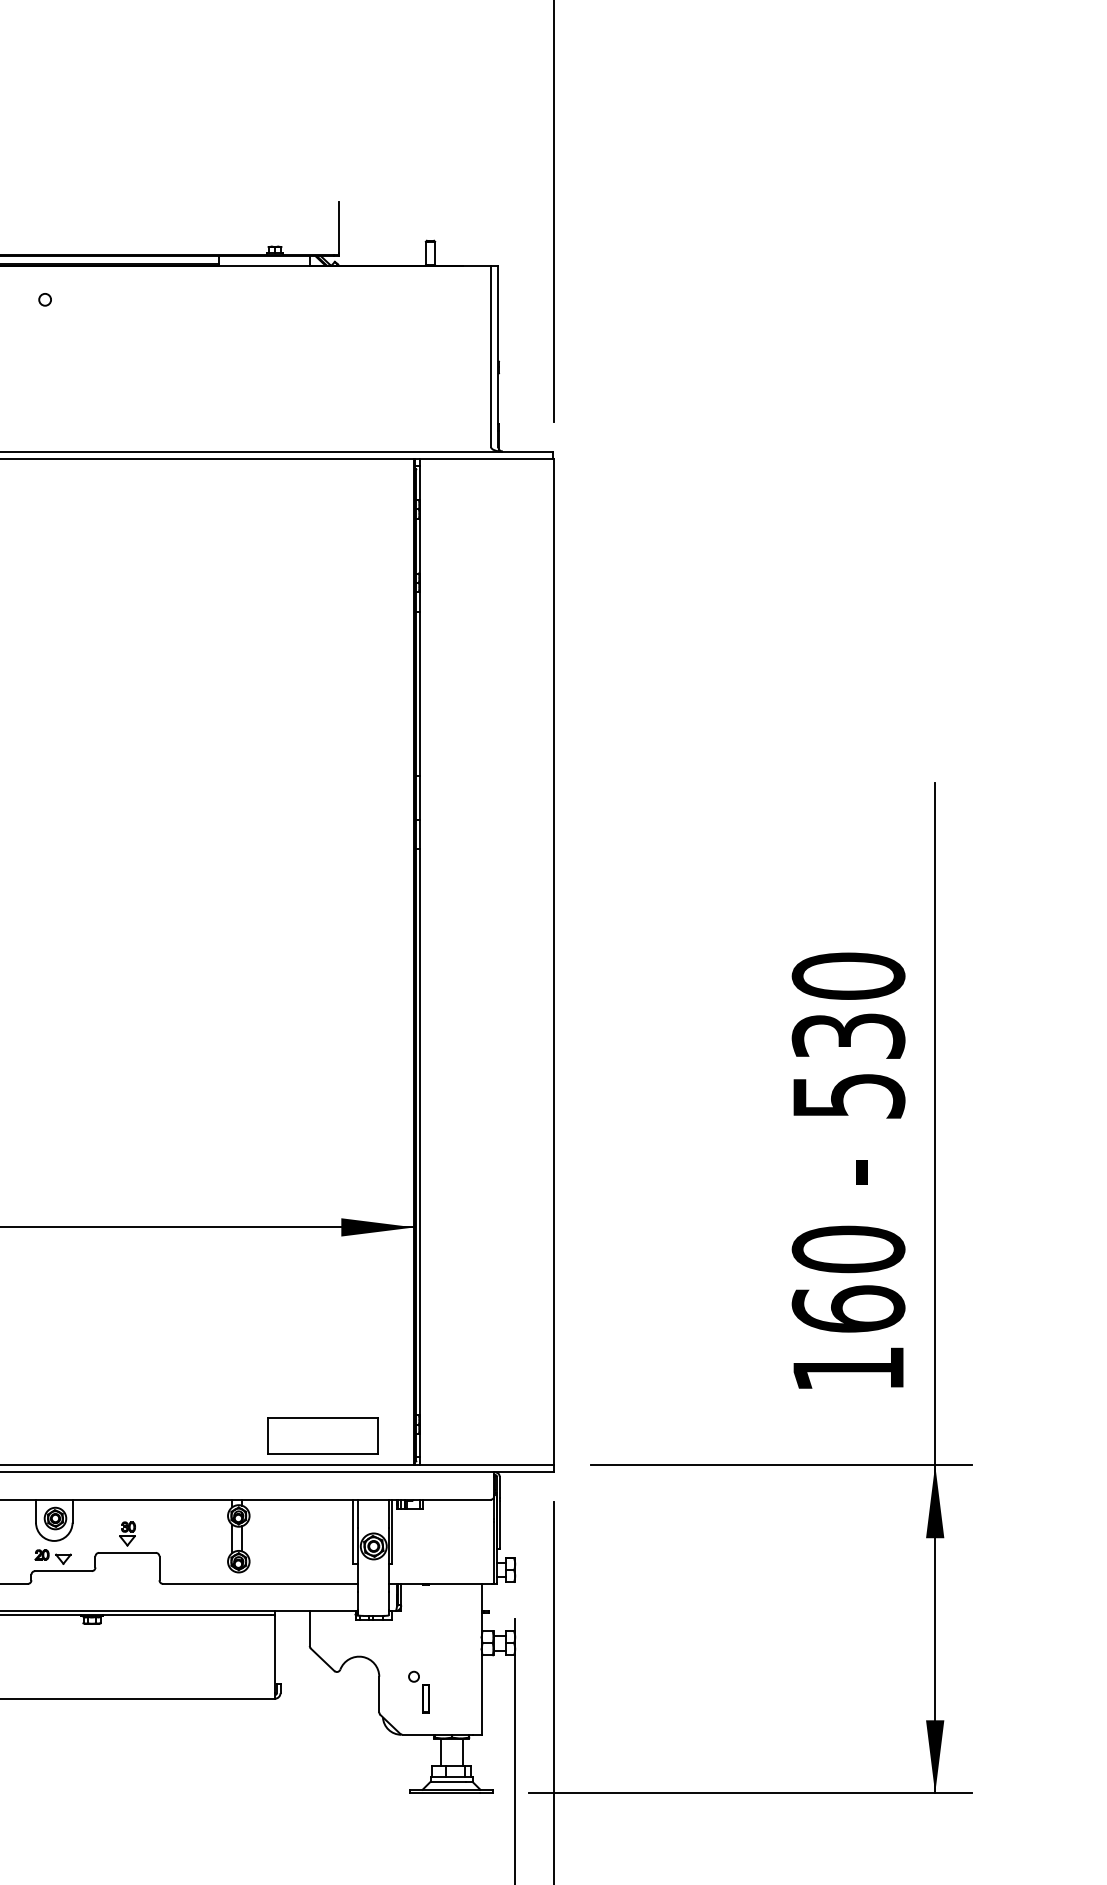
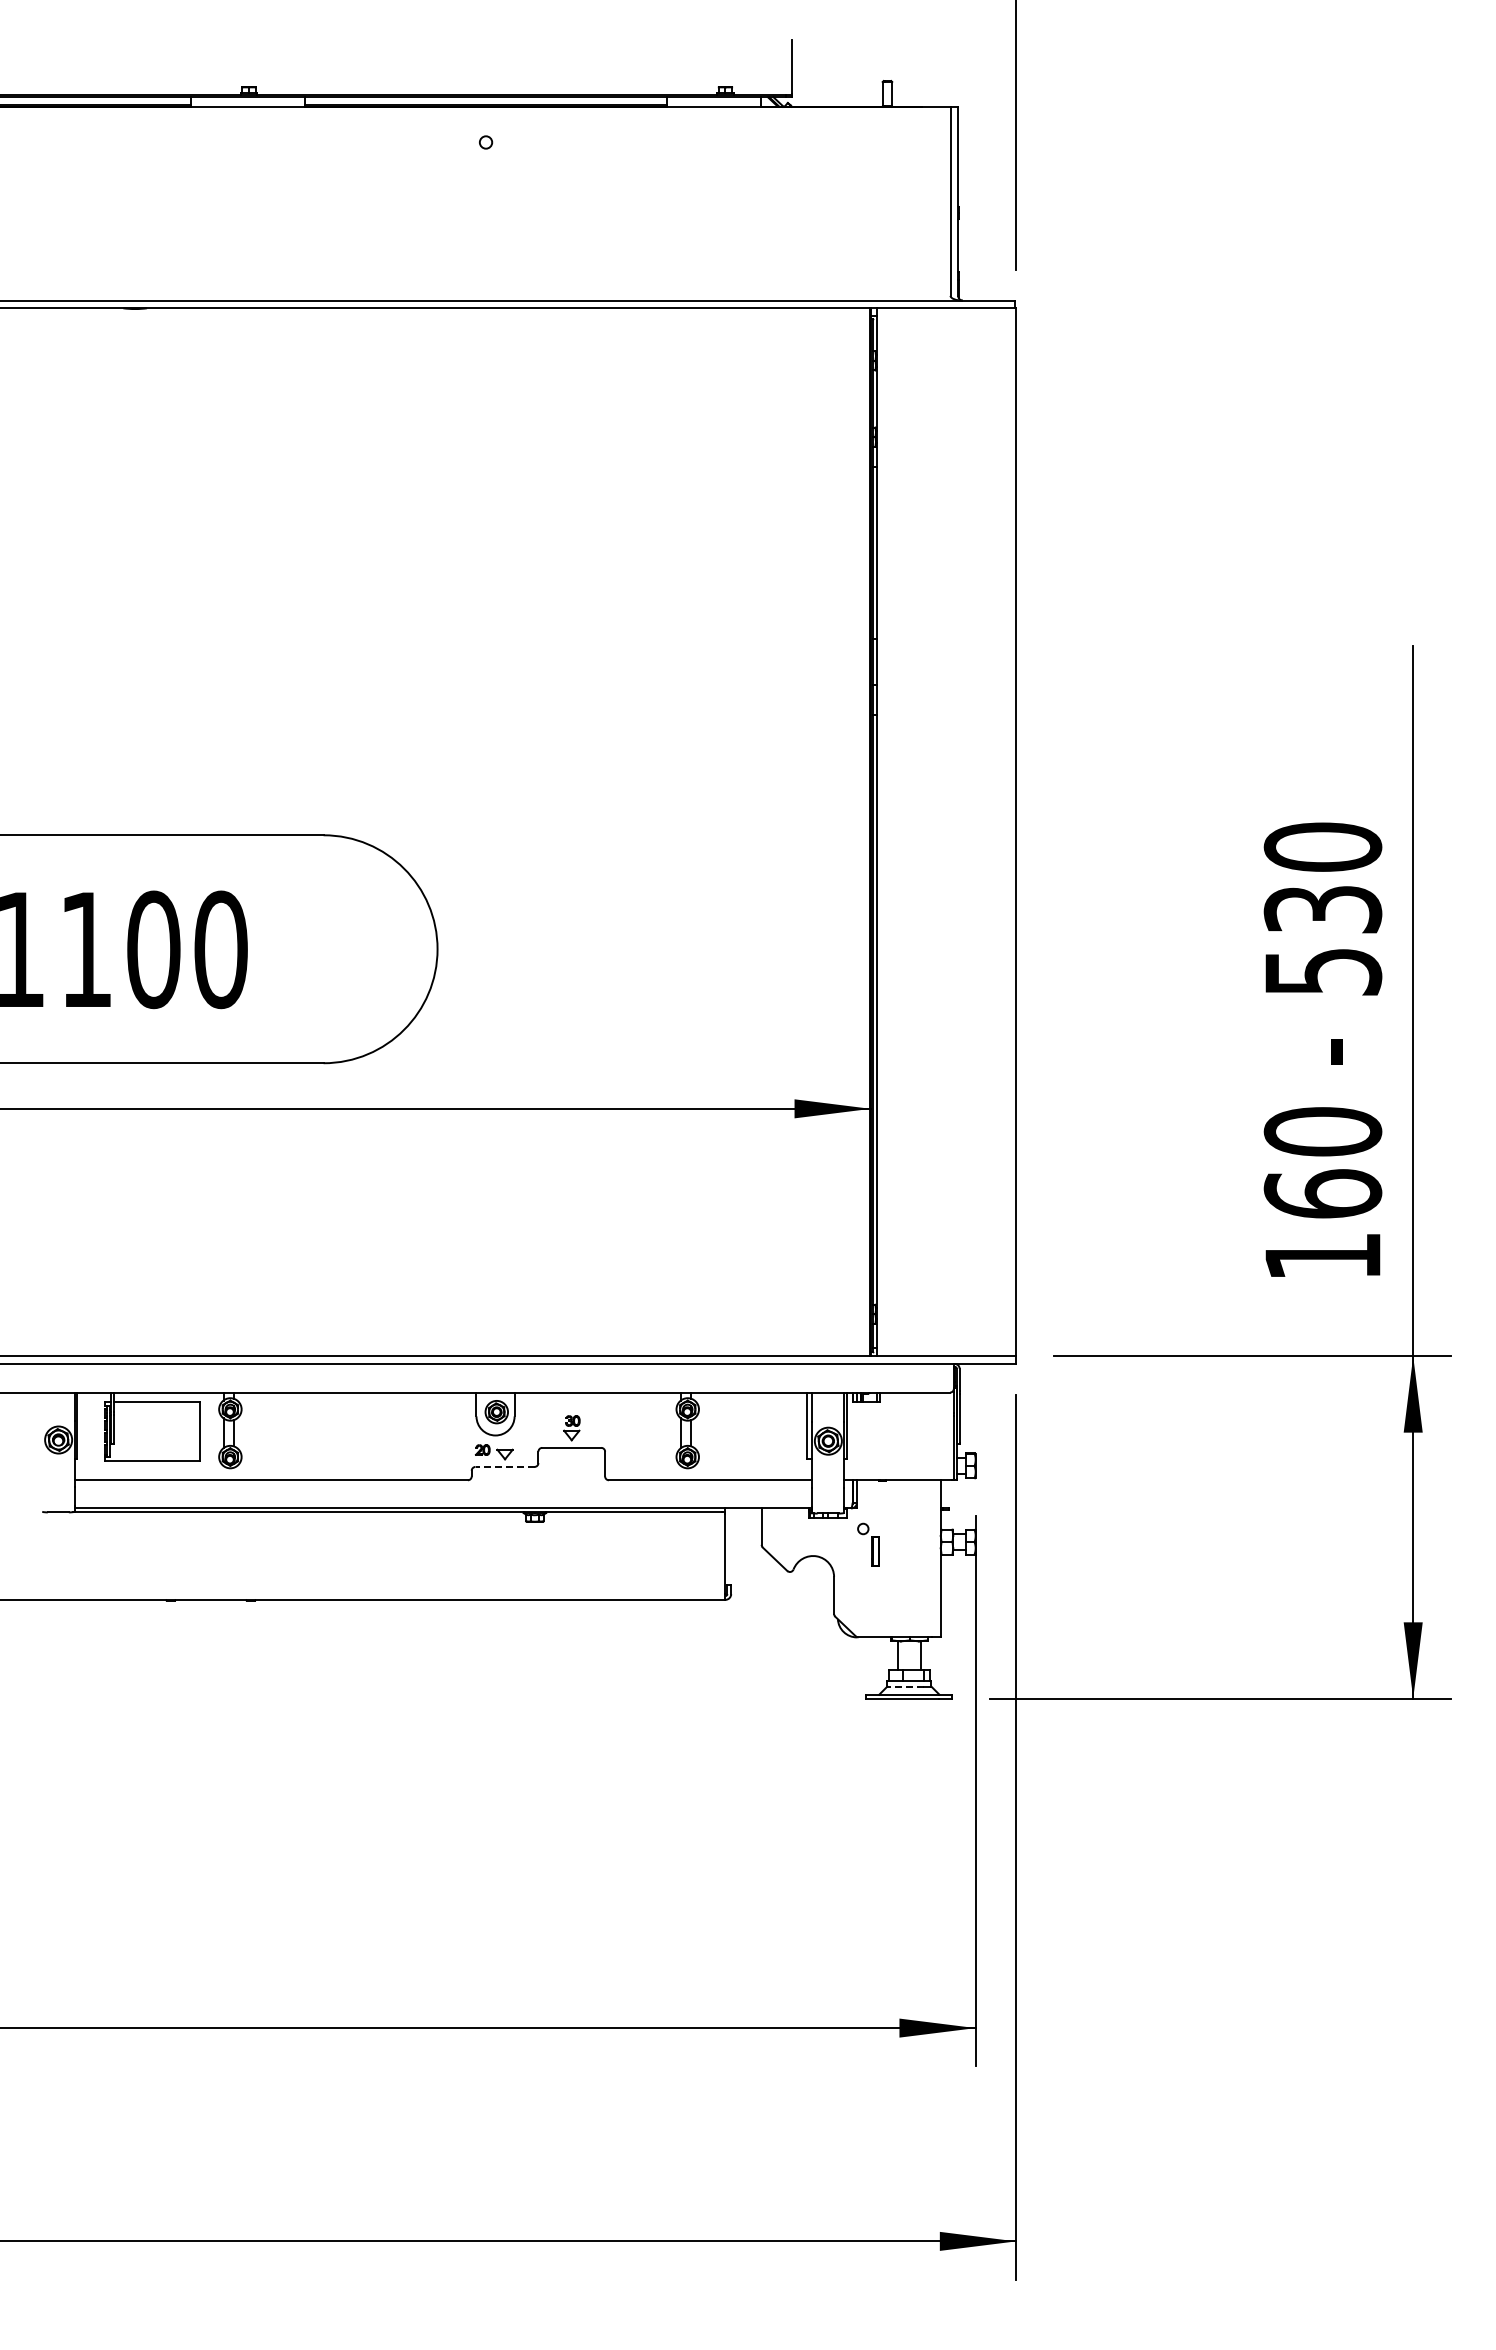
part: (323, 1435) -> (775, 1325), removed
line: (63, 1570) -> (505, 1466), solid -> dashed
part: (419, 1691) -> (868, 1544), moved
line: (447, 1781) -> (905, 1686), solid -> dashed

